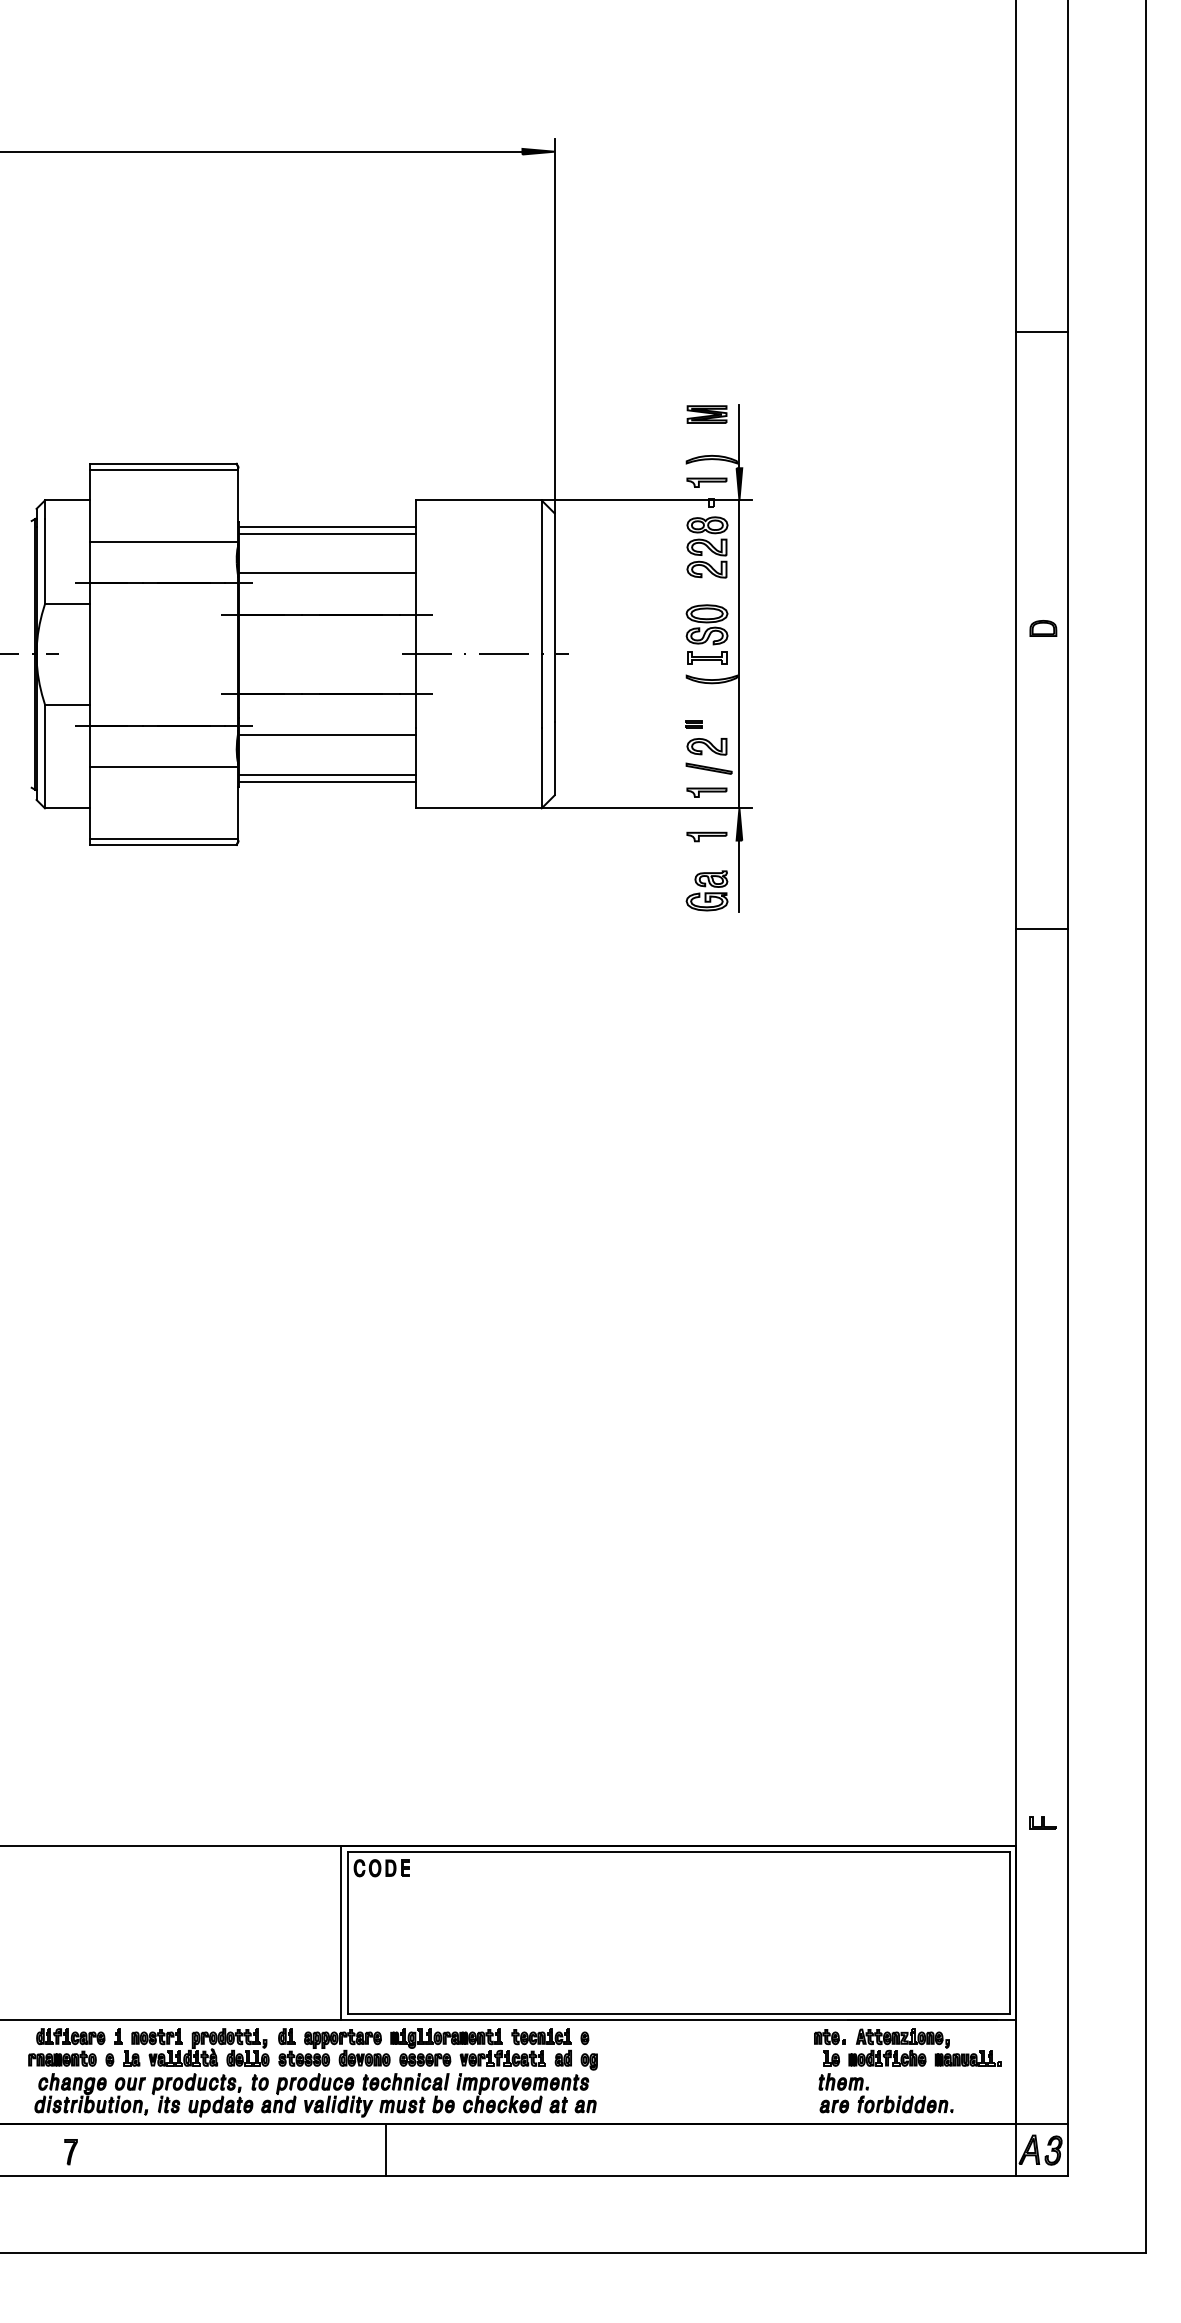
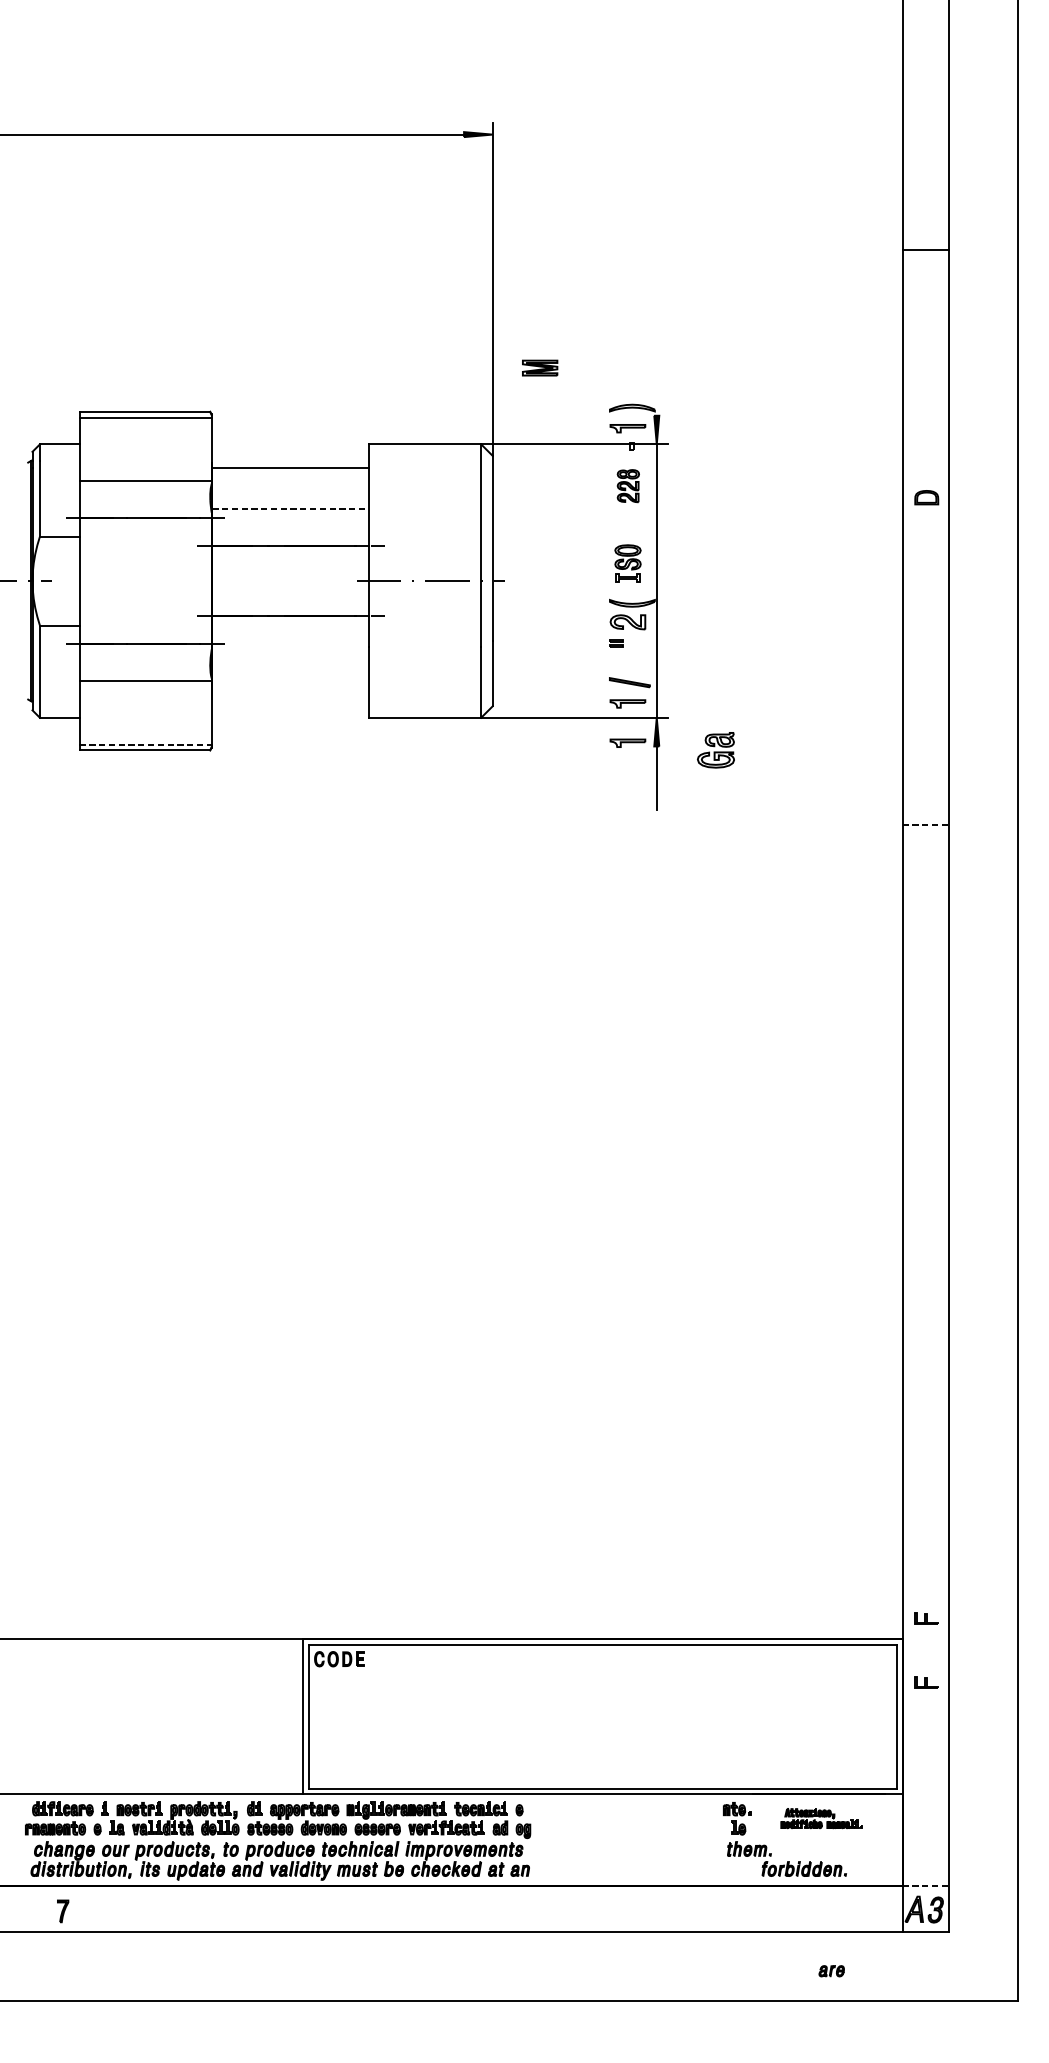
line: (1042, 332) -> (925, 249), moved
part: (706, 414) -> (539, 368), moved
line: (739, 436) -> (656, 387), removed
line: (327, 533) -> (290, 473), removed
part: (707, 547) -> (628, 486), size x0.6
line: (327, 573) -> (290, 509), solid -> dashed
part: (1043, 628) -> (926, 497), moved
part: (706, 634) -> (627, 563), size x0.7
line: (327, 735) -> (290, 653), removed
part: (706, 746) -> (627, 622), moved
line: (327, 775) -> (290, 688), removed
line: (327, 781) -> (290, 693), removed
line: (164, 838) -> (146, 744), solid -> dashed
part: (706, 890) -> (715, 749), moved
line: (1042, 929) -> (925, 825), solid -> dashed
part: (1042, 1894) -> (925, 1682), added
part: (924, 2047) -> (821, 1818), size x0.6
part: (834, 2106) -> (831, 1971), moved
line: (1042, 2123) -> (925, 1885), solid -> dashed
line: (385, 2149) -> (342, 1909), removed

